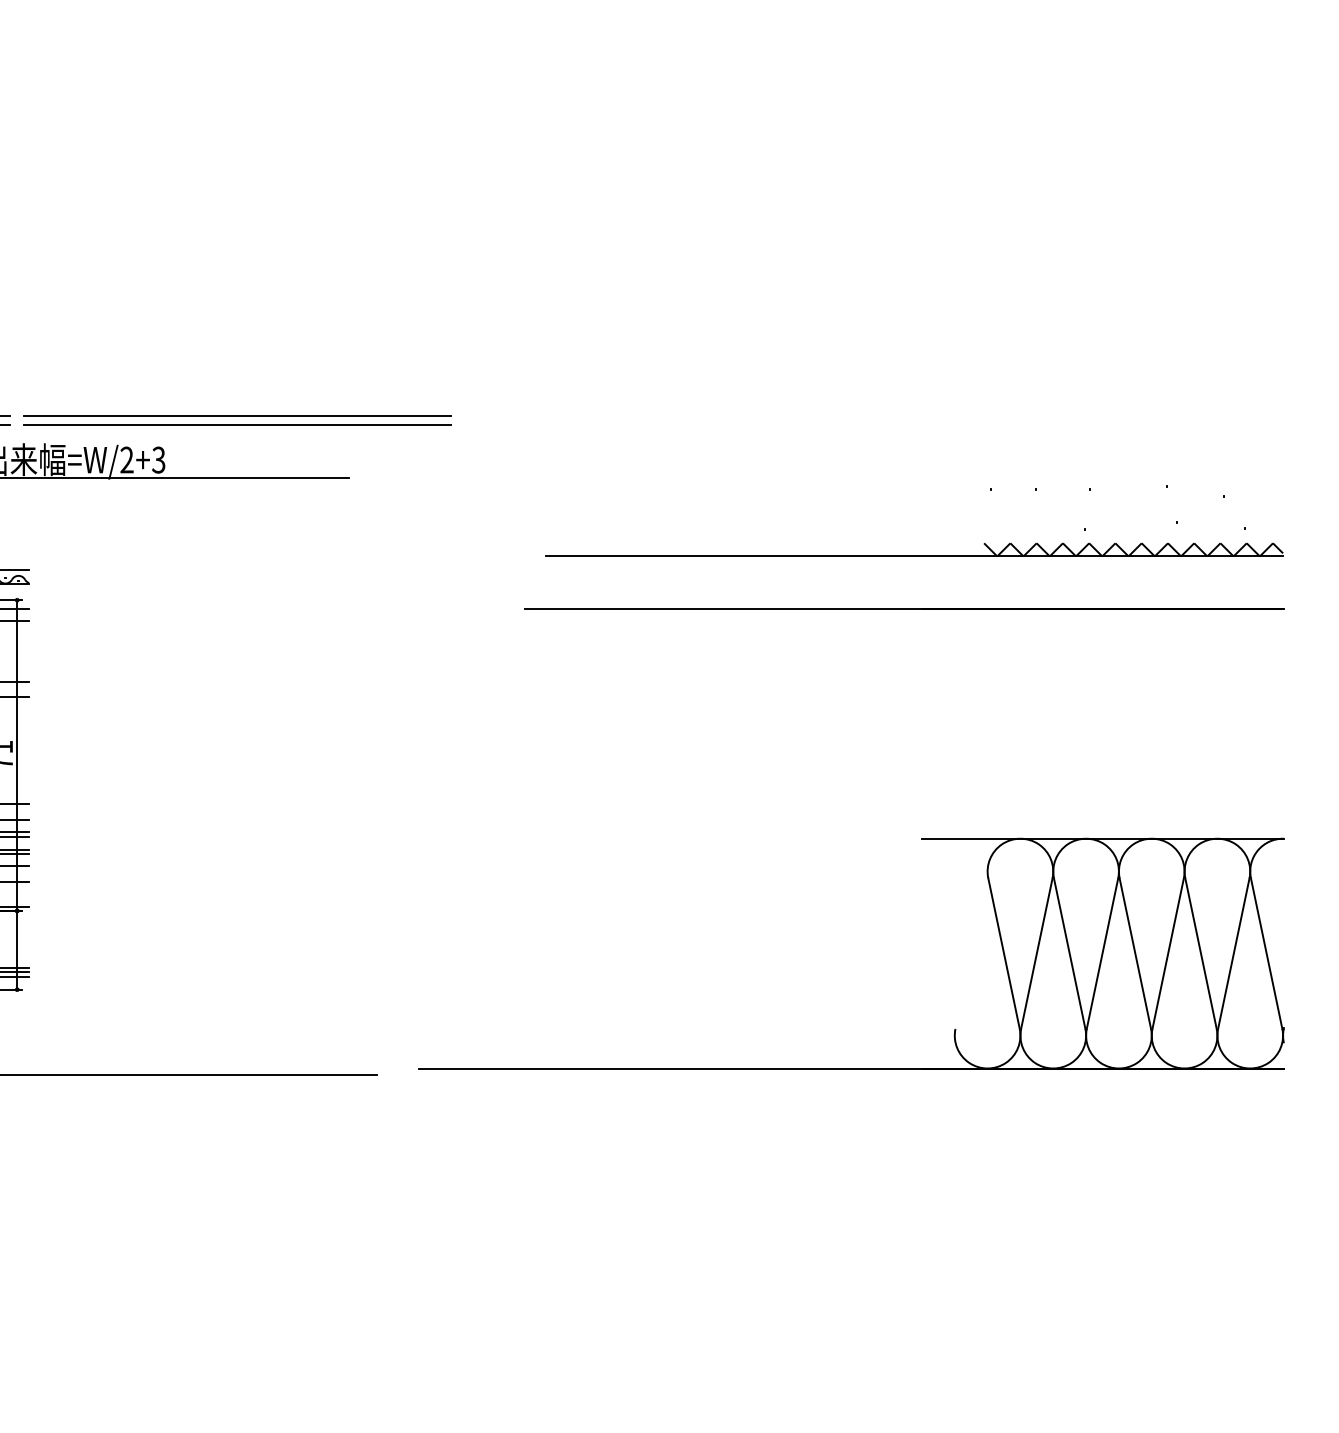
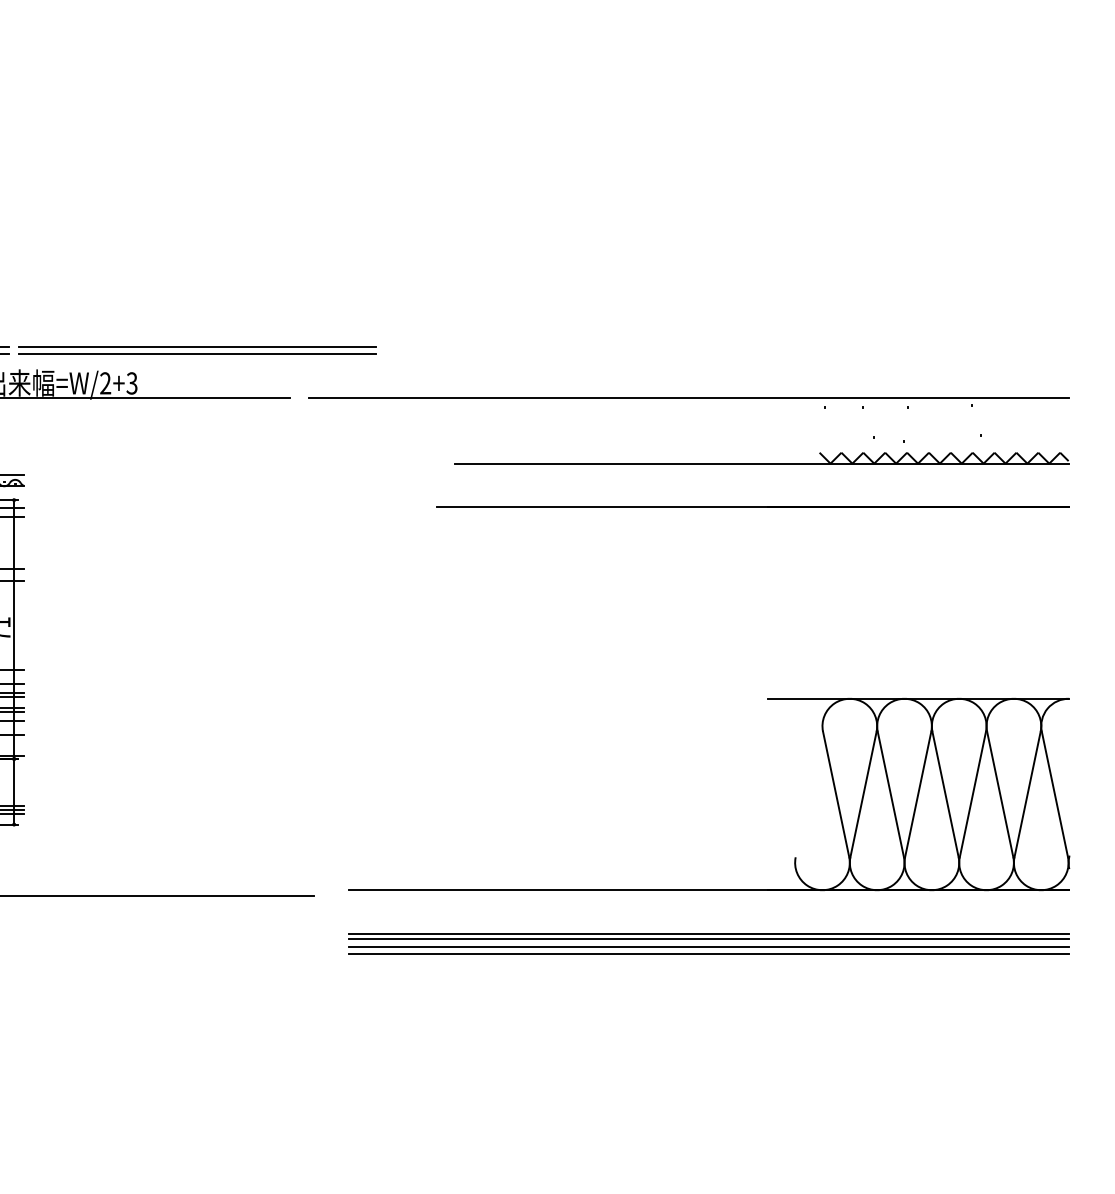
line: (827, 477) -> (689, 397), added
line: (850, 1121) -> (708, 934), added
line: (850, 1127) -> (708, 939), added
line: (850, 1136) -> (708, 946), added
line: (850, 1145) -> (708, 954), added

